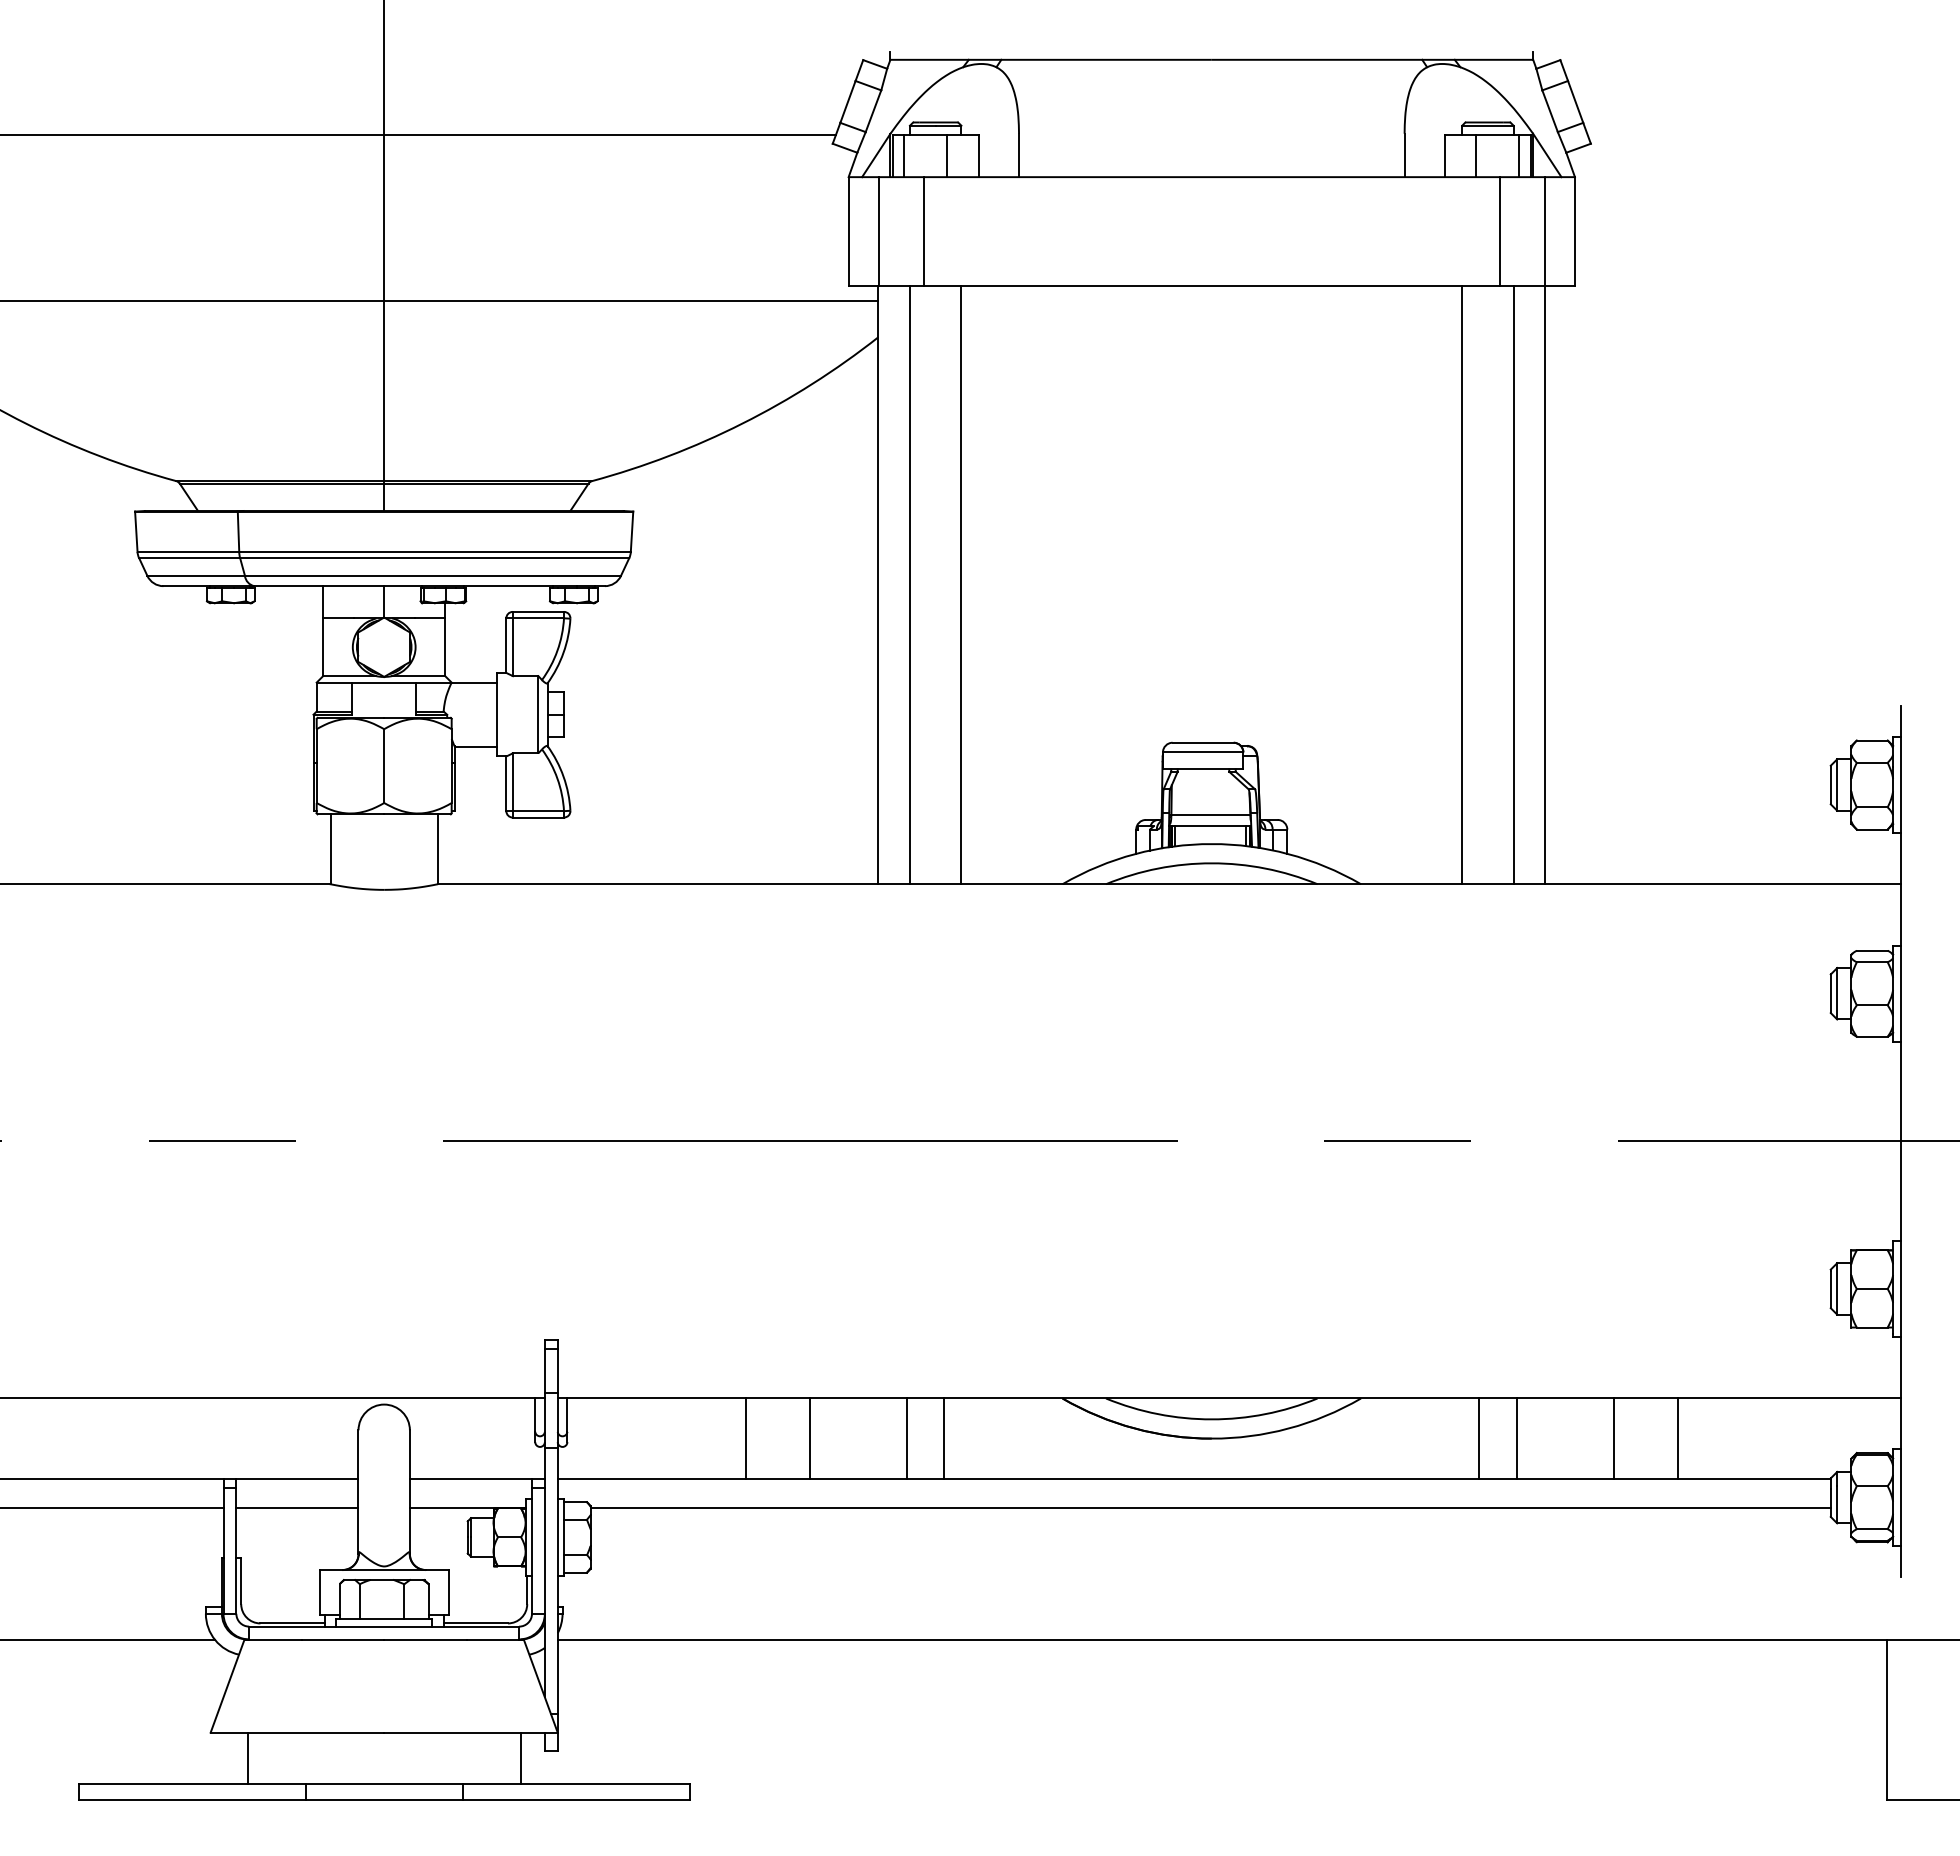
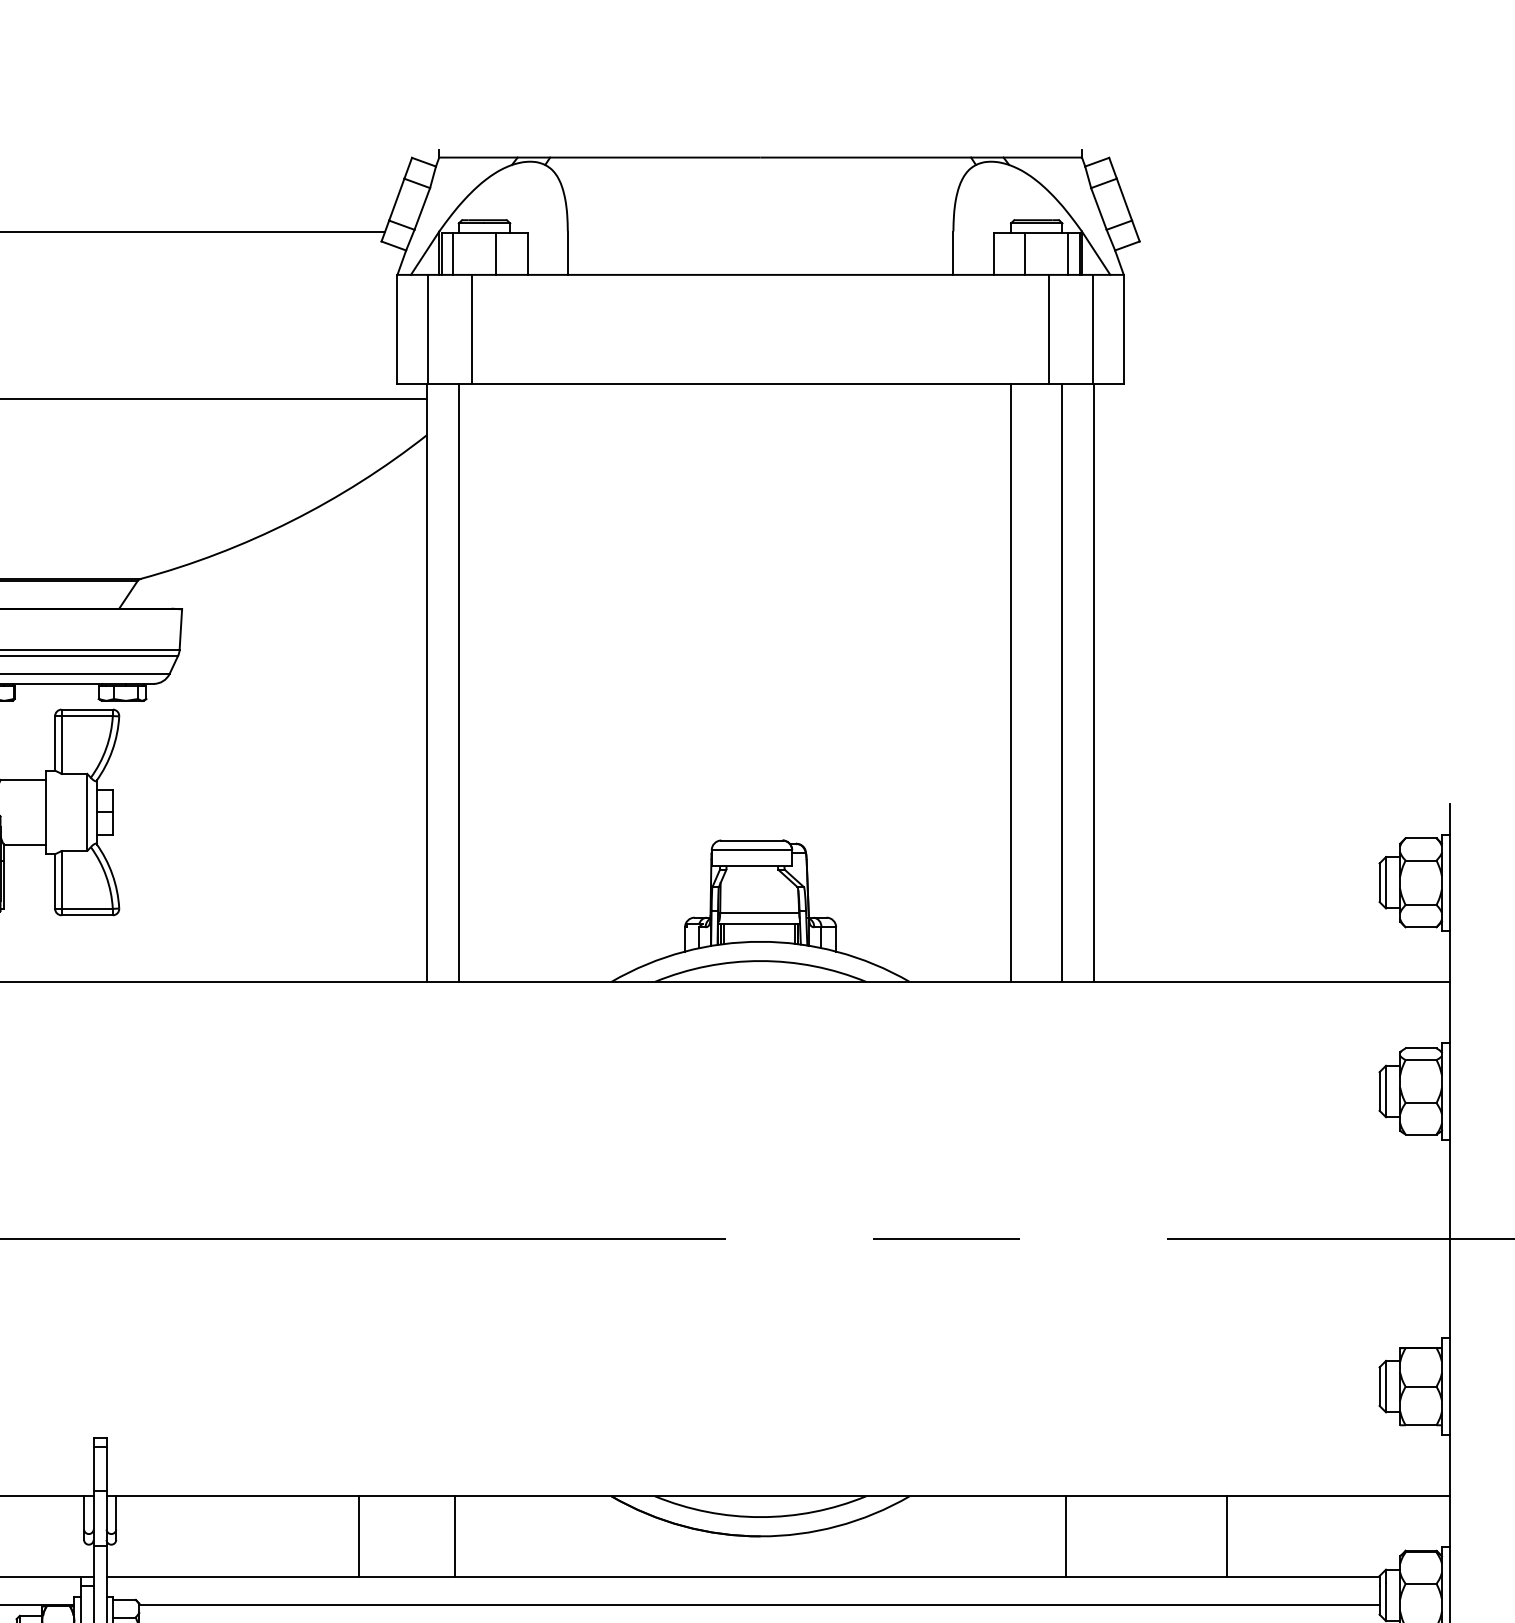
line: (961, 585) -> (510, 683), removed
line: (745, 1438) -> (294, 1536), removed
line: (944, 1438) -> (493, 1536), removed
line: (1479, 1438) -> (1028, 1536), removed
line: (1613, 1438) -> (1162, 1536), removed

